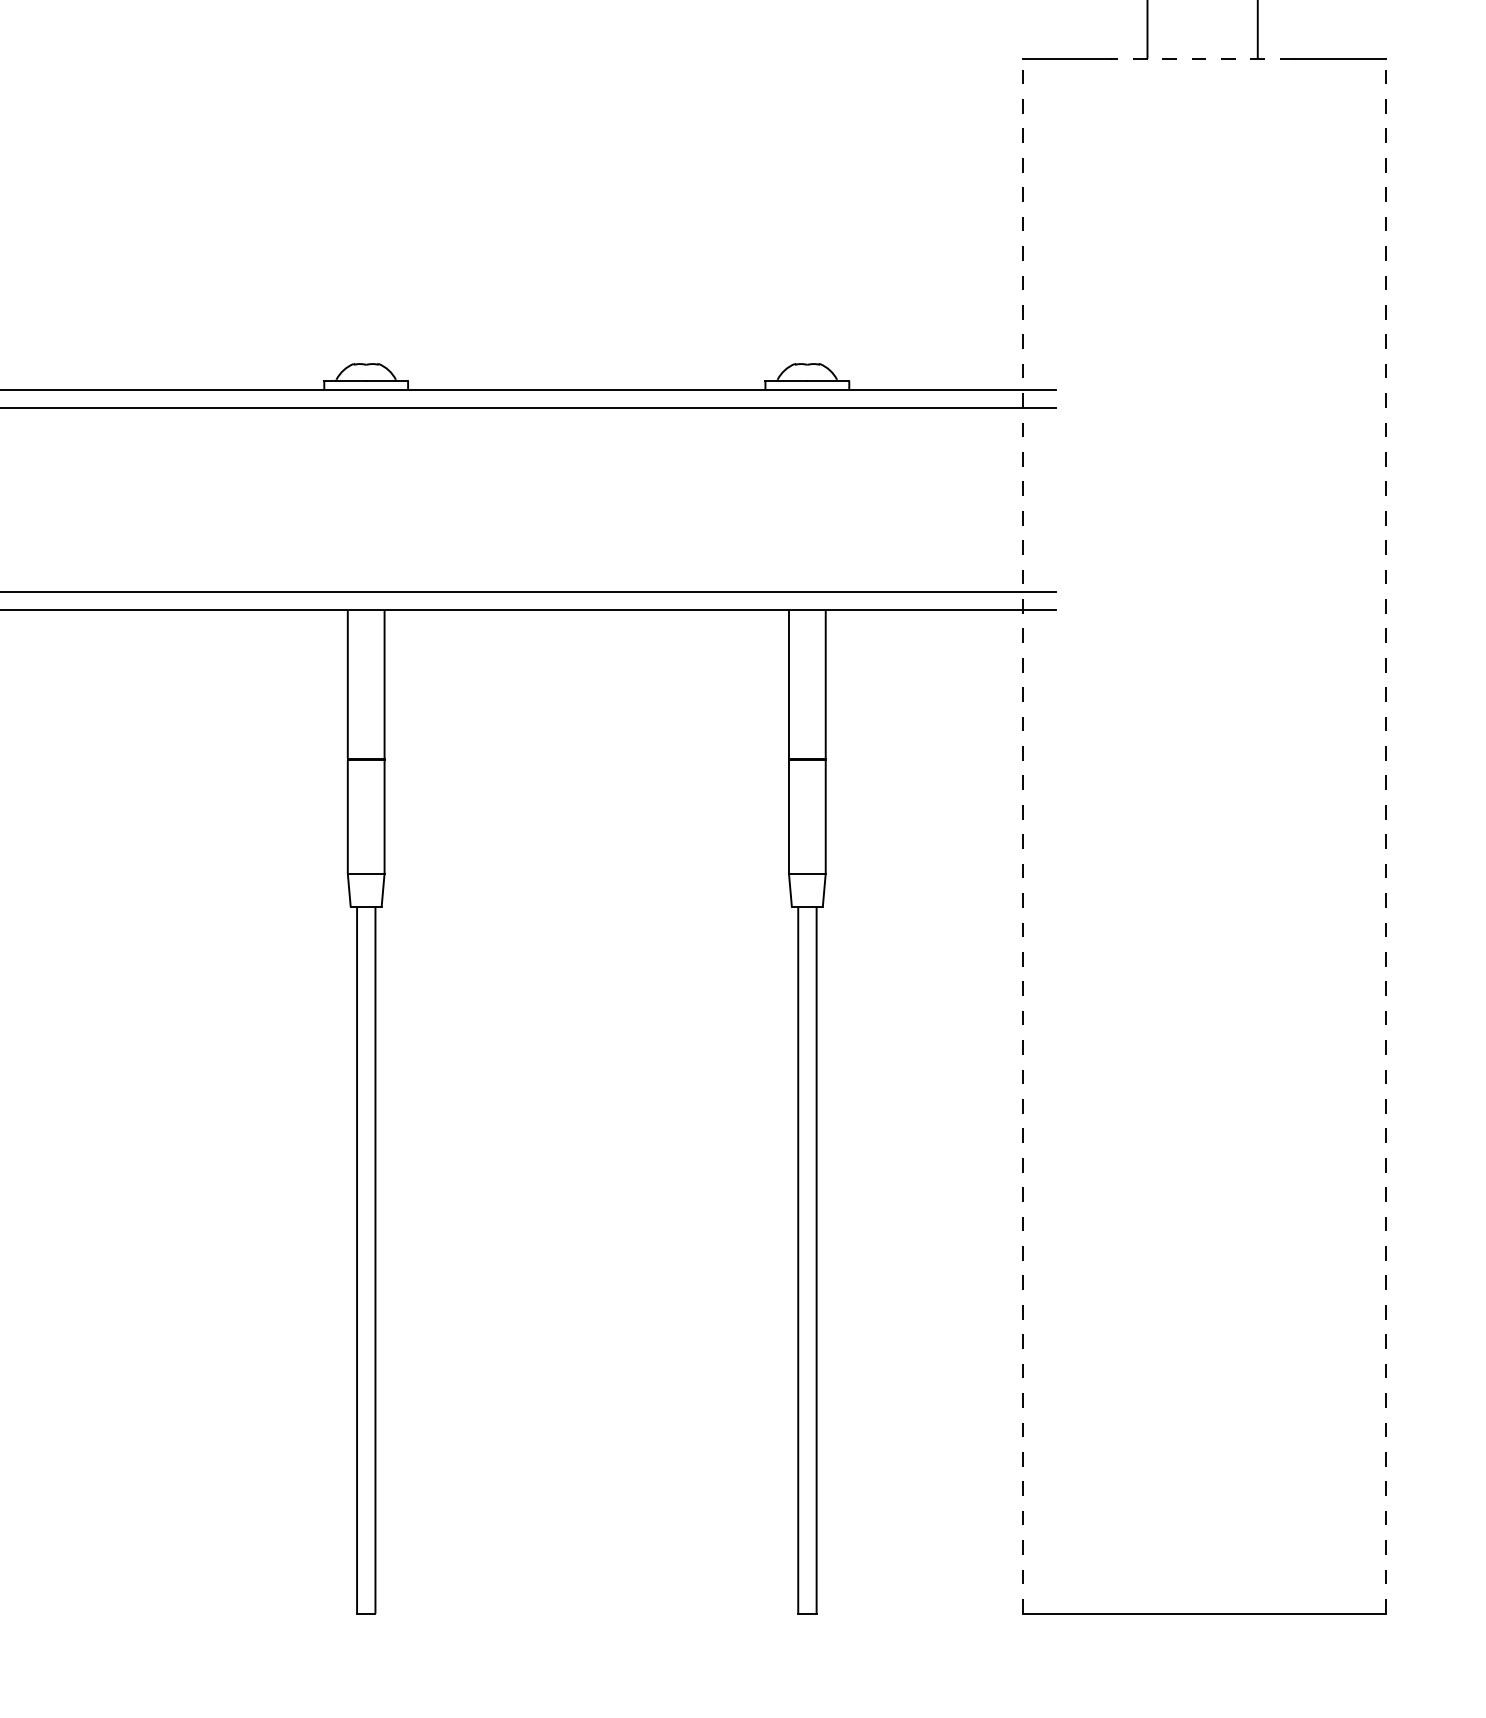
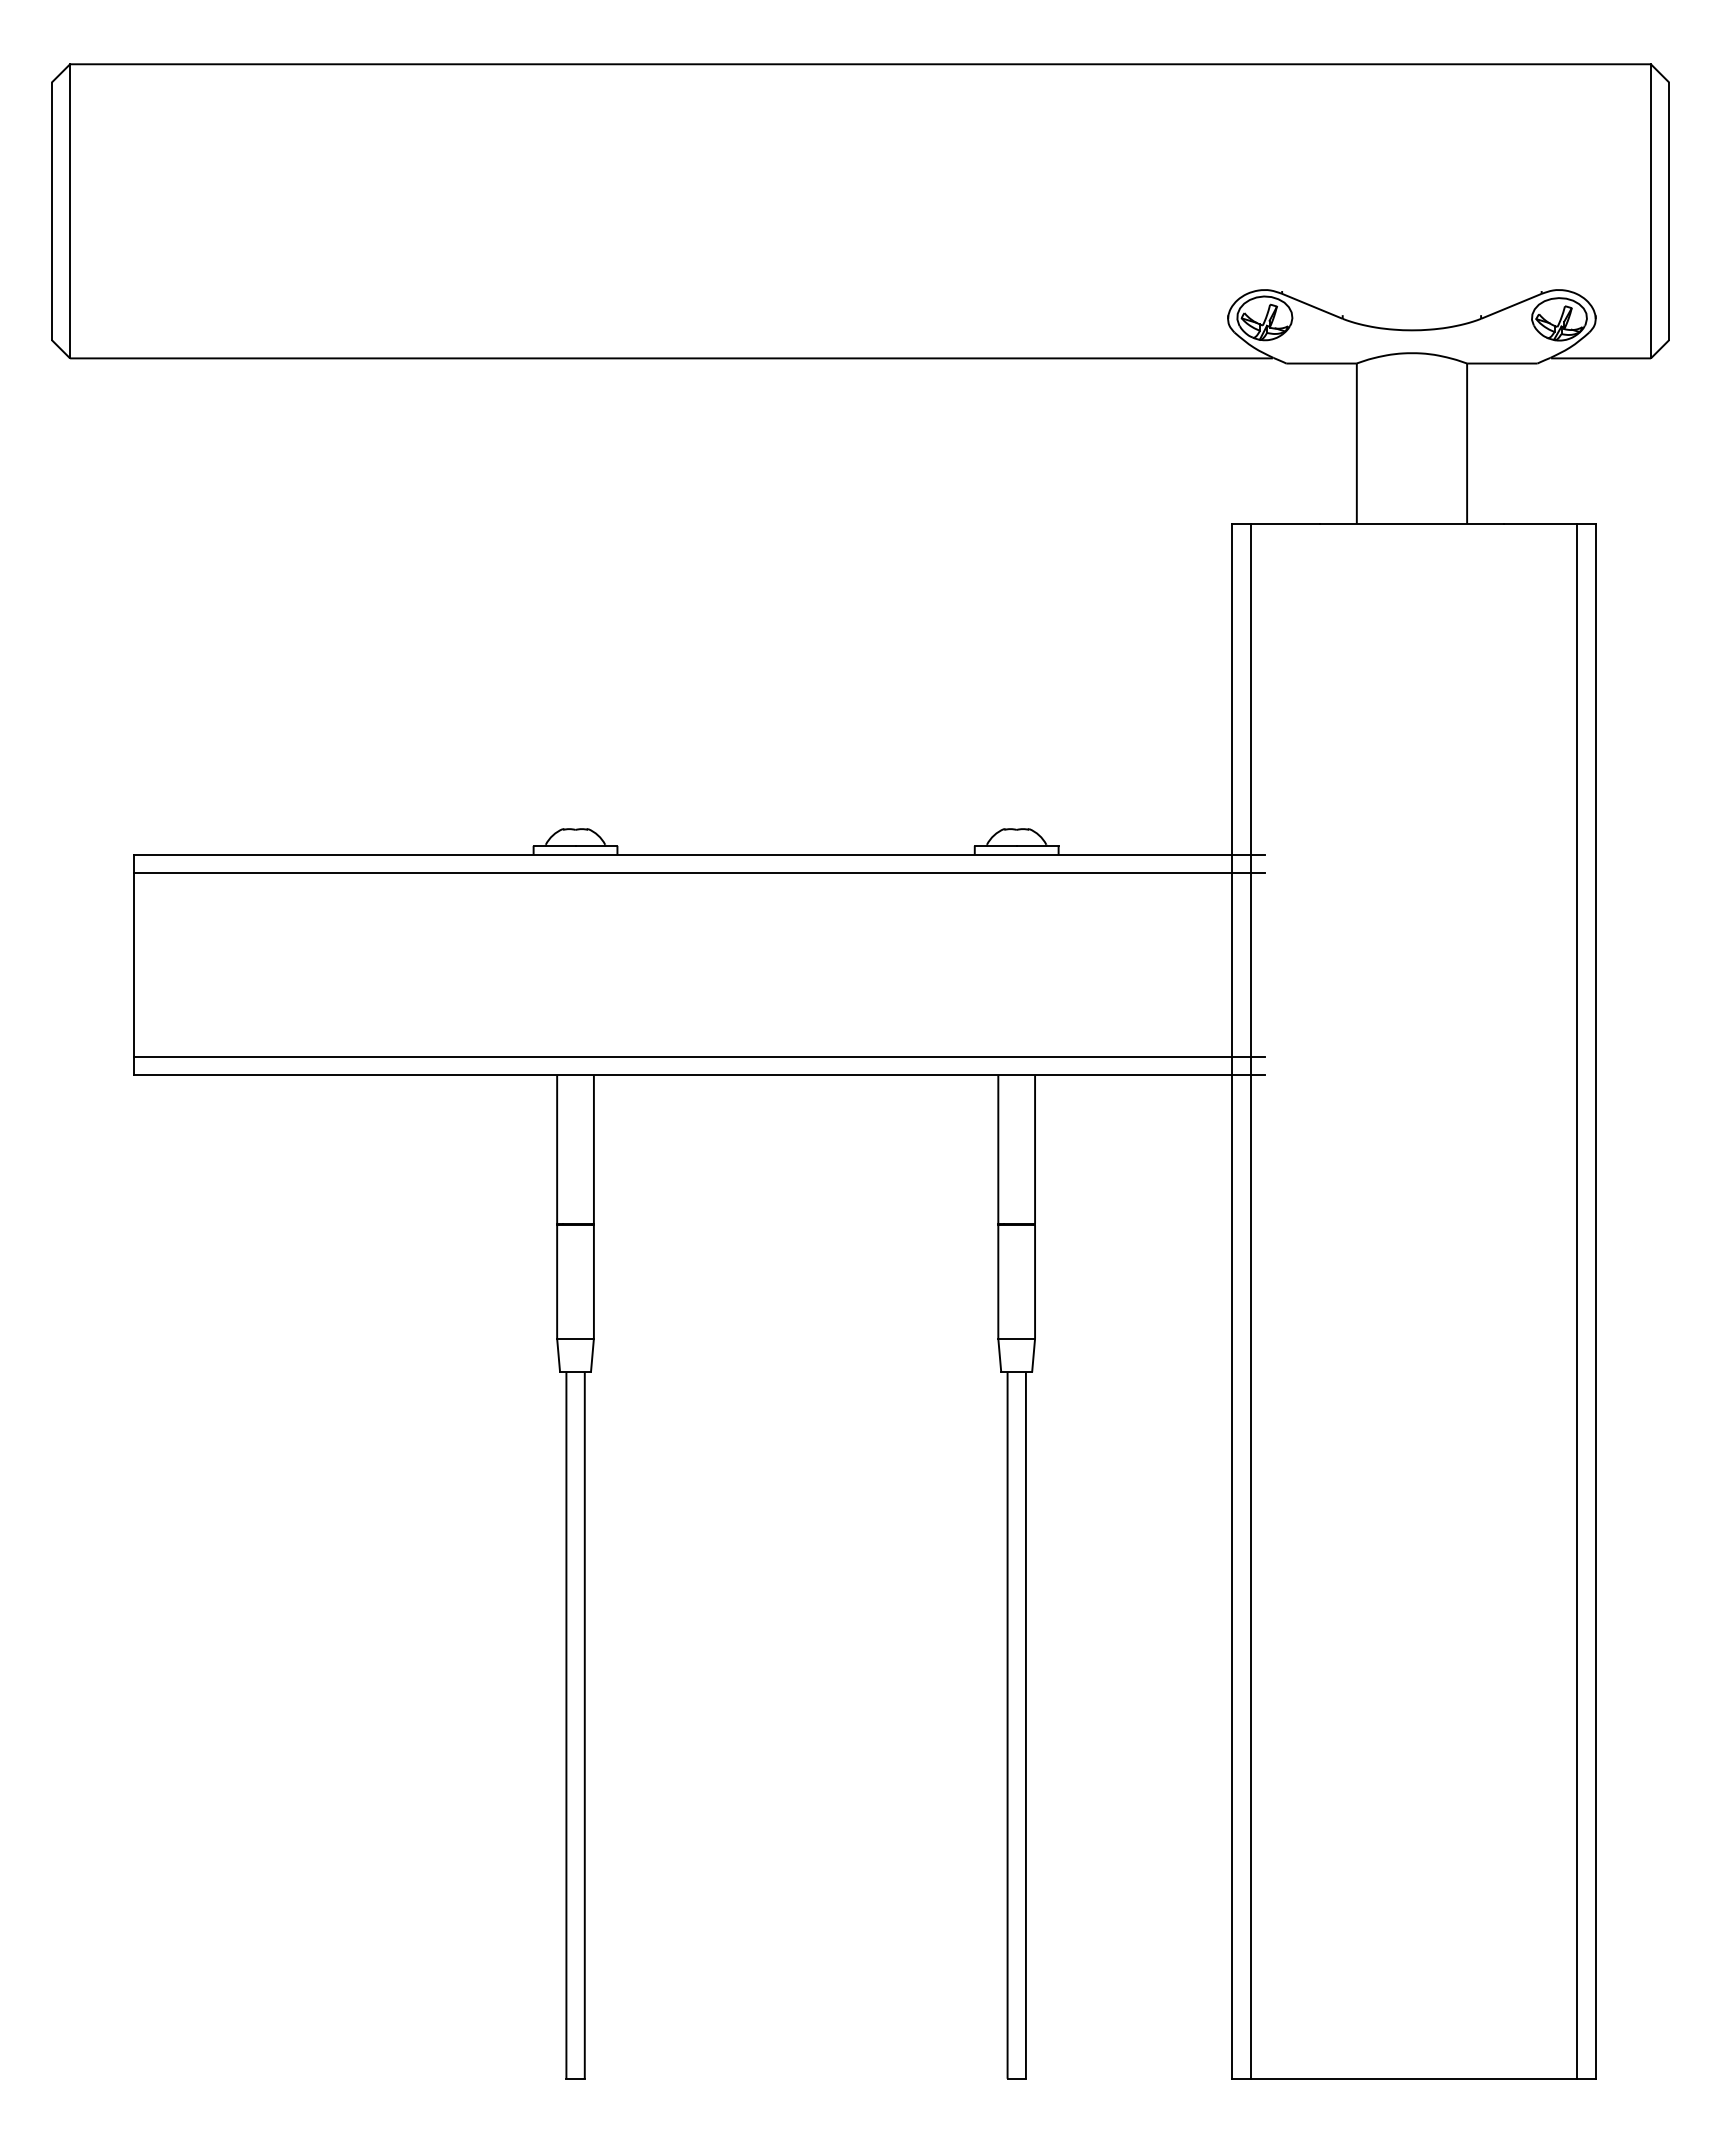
line: (1202, 58) -> (1411, 523), dashed -> solid
line: (1023, 835) -> (1232, 1300), dashed -> solid
line: (1041, 835) -> (1250, 1300), added
line: (1368, 835) -> (1577, 1300), added
line: (1386, 835) -> (1595, 1300), dashed -> solid

